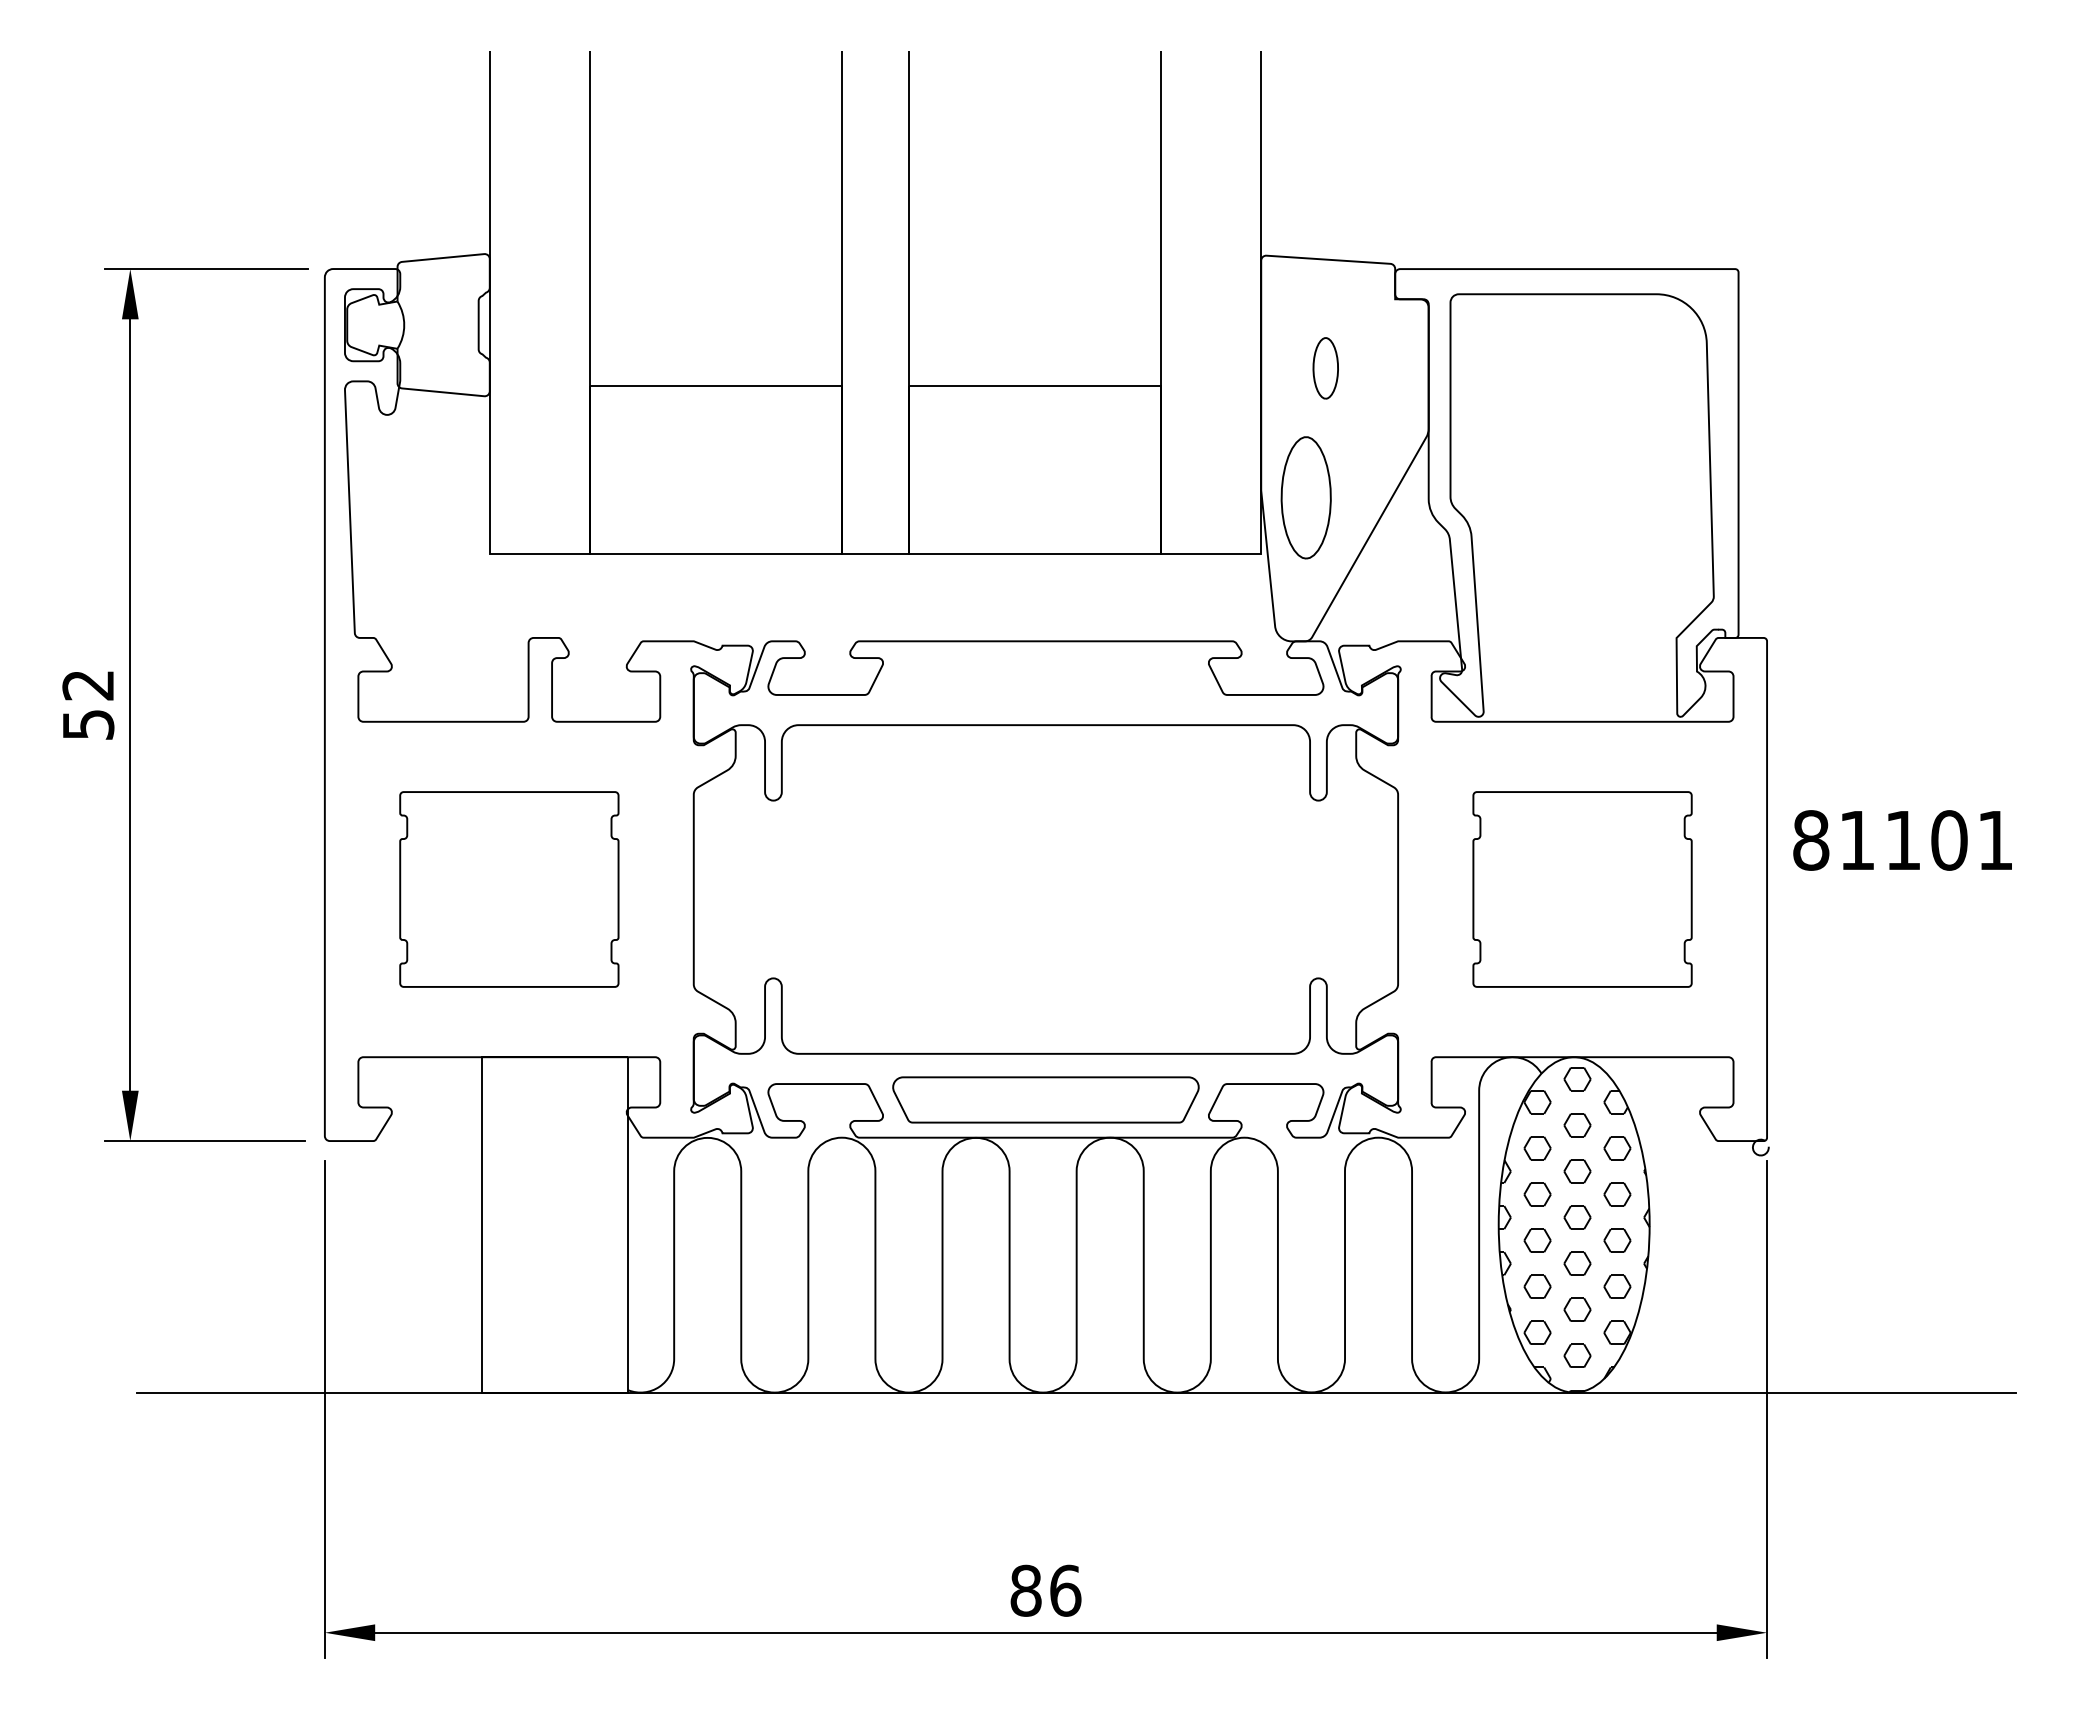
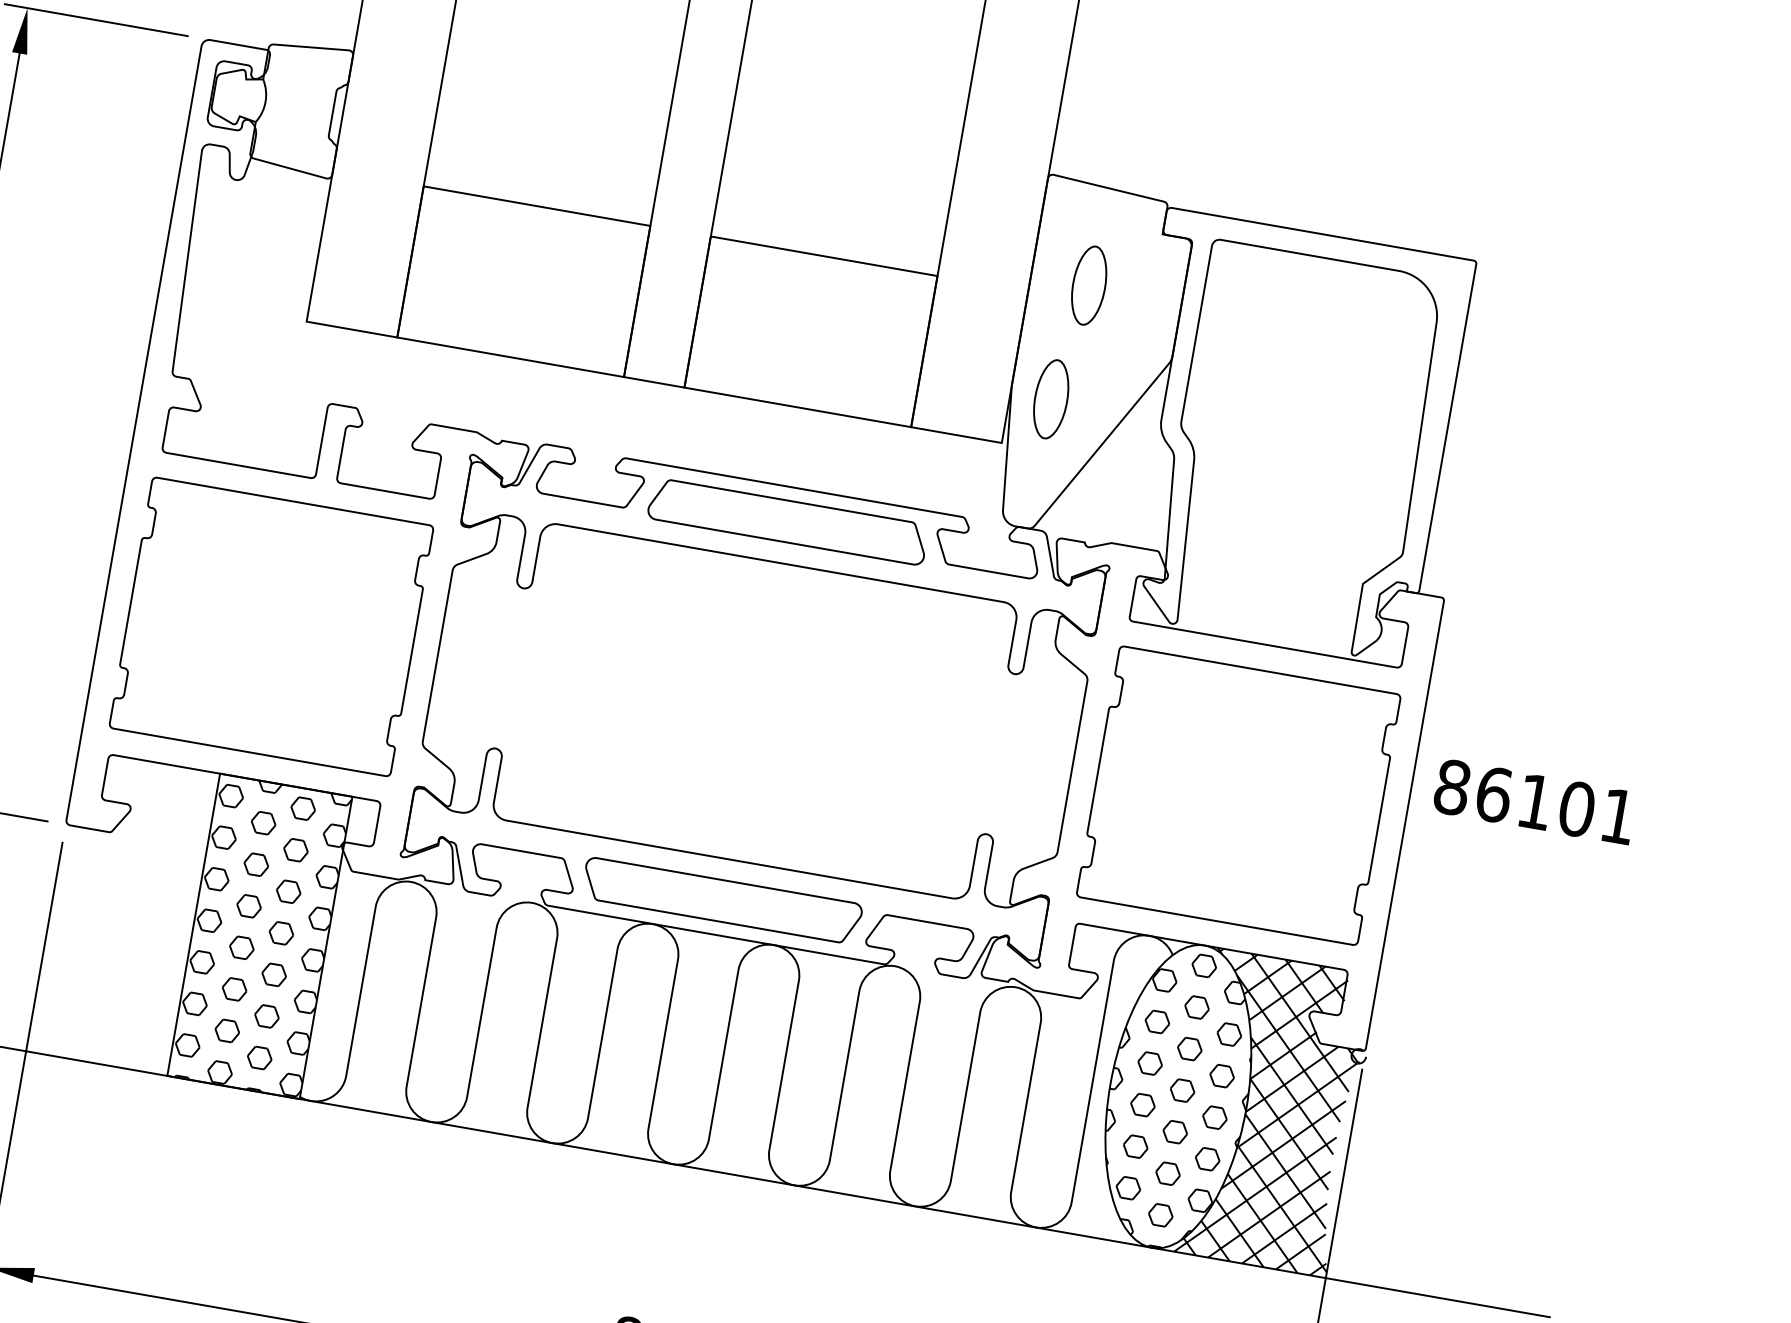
part: (1325, 368) -> (1088, 285), size x1.43
part: (1305, 497) -> (1050, 398), size x0.71
curve: (1045, 657) -> (791, 502), added
text: (1857, 840) -> (1494, 794), 81101 -> 86101
part: (509, 889) -> (271, 626), size x1.43
part: (1582, 889) -> (1238, 795), size x1.43
hatch: (556, 1224) -> (261, 936), added
hatch: (1675, 1224) -> (1269, 1112), added

